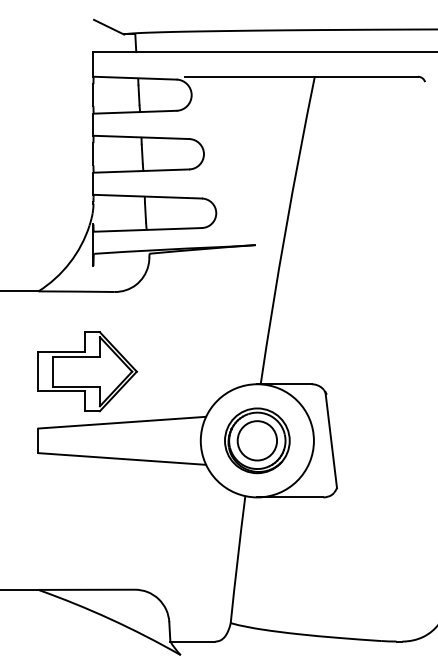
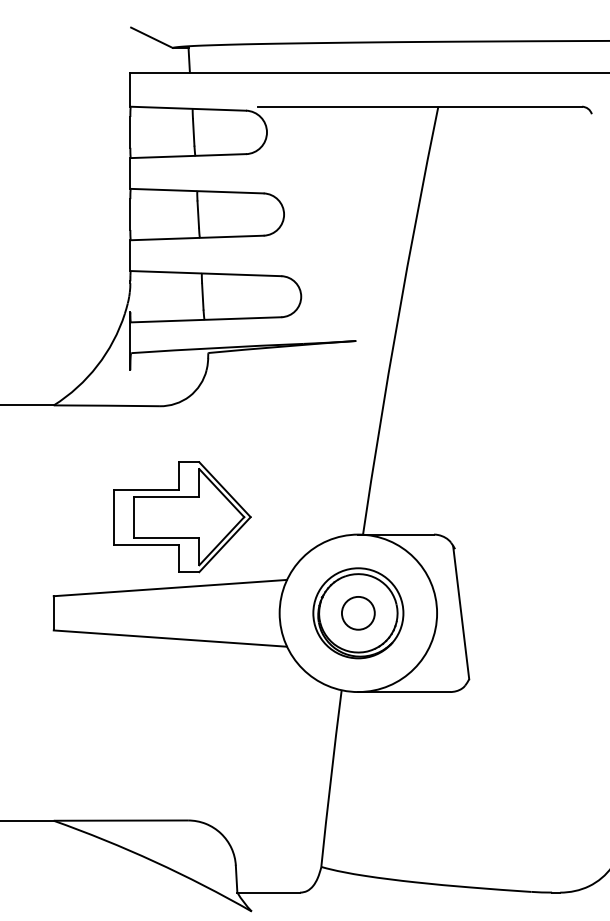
part: (87, 371) -> (182, 517), moved
circle: (257, 440) -> (358, 612), size x0.6

